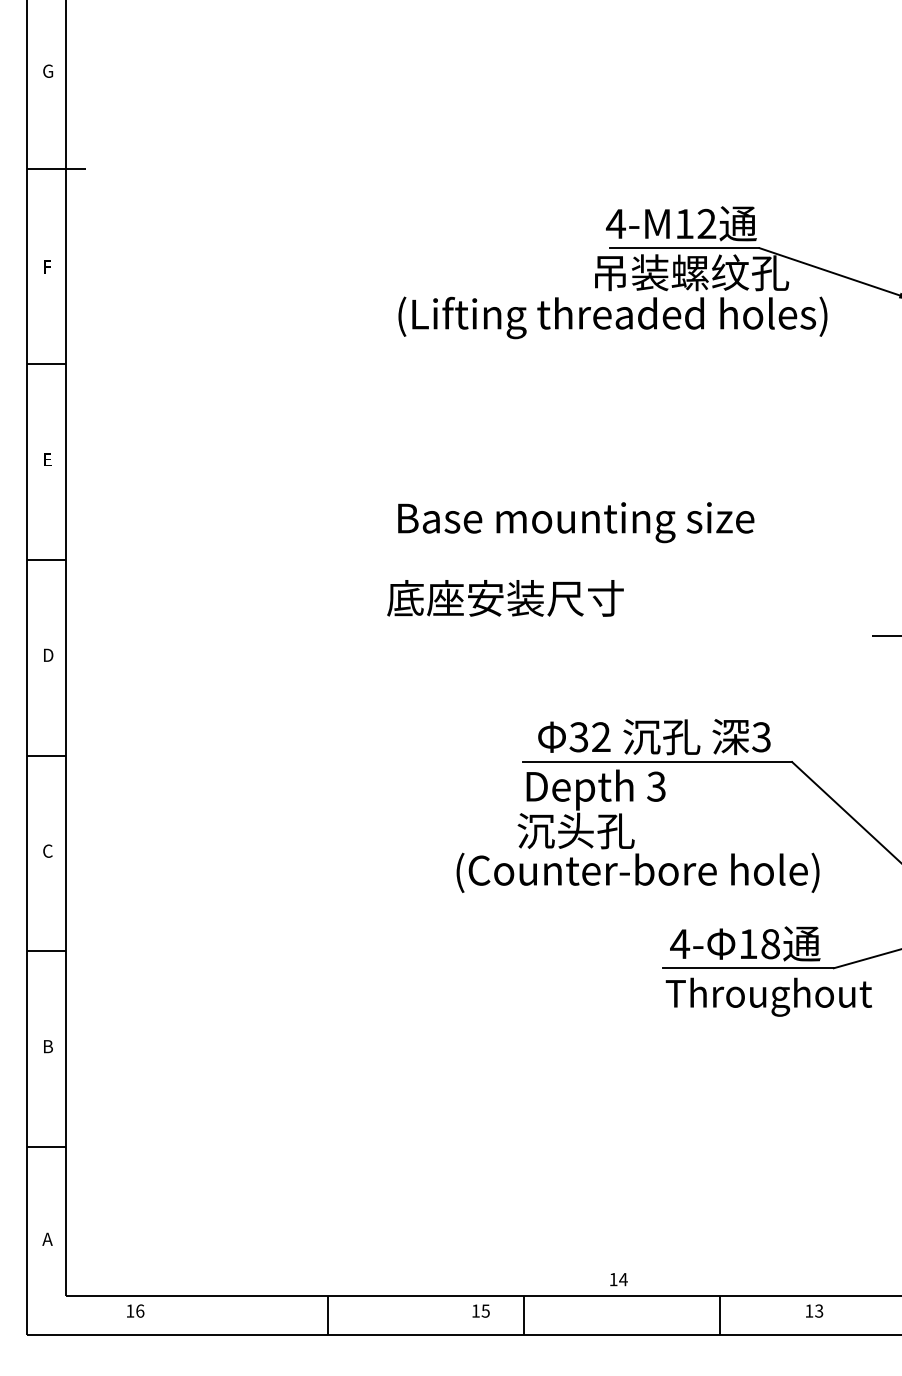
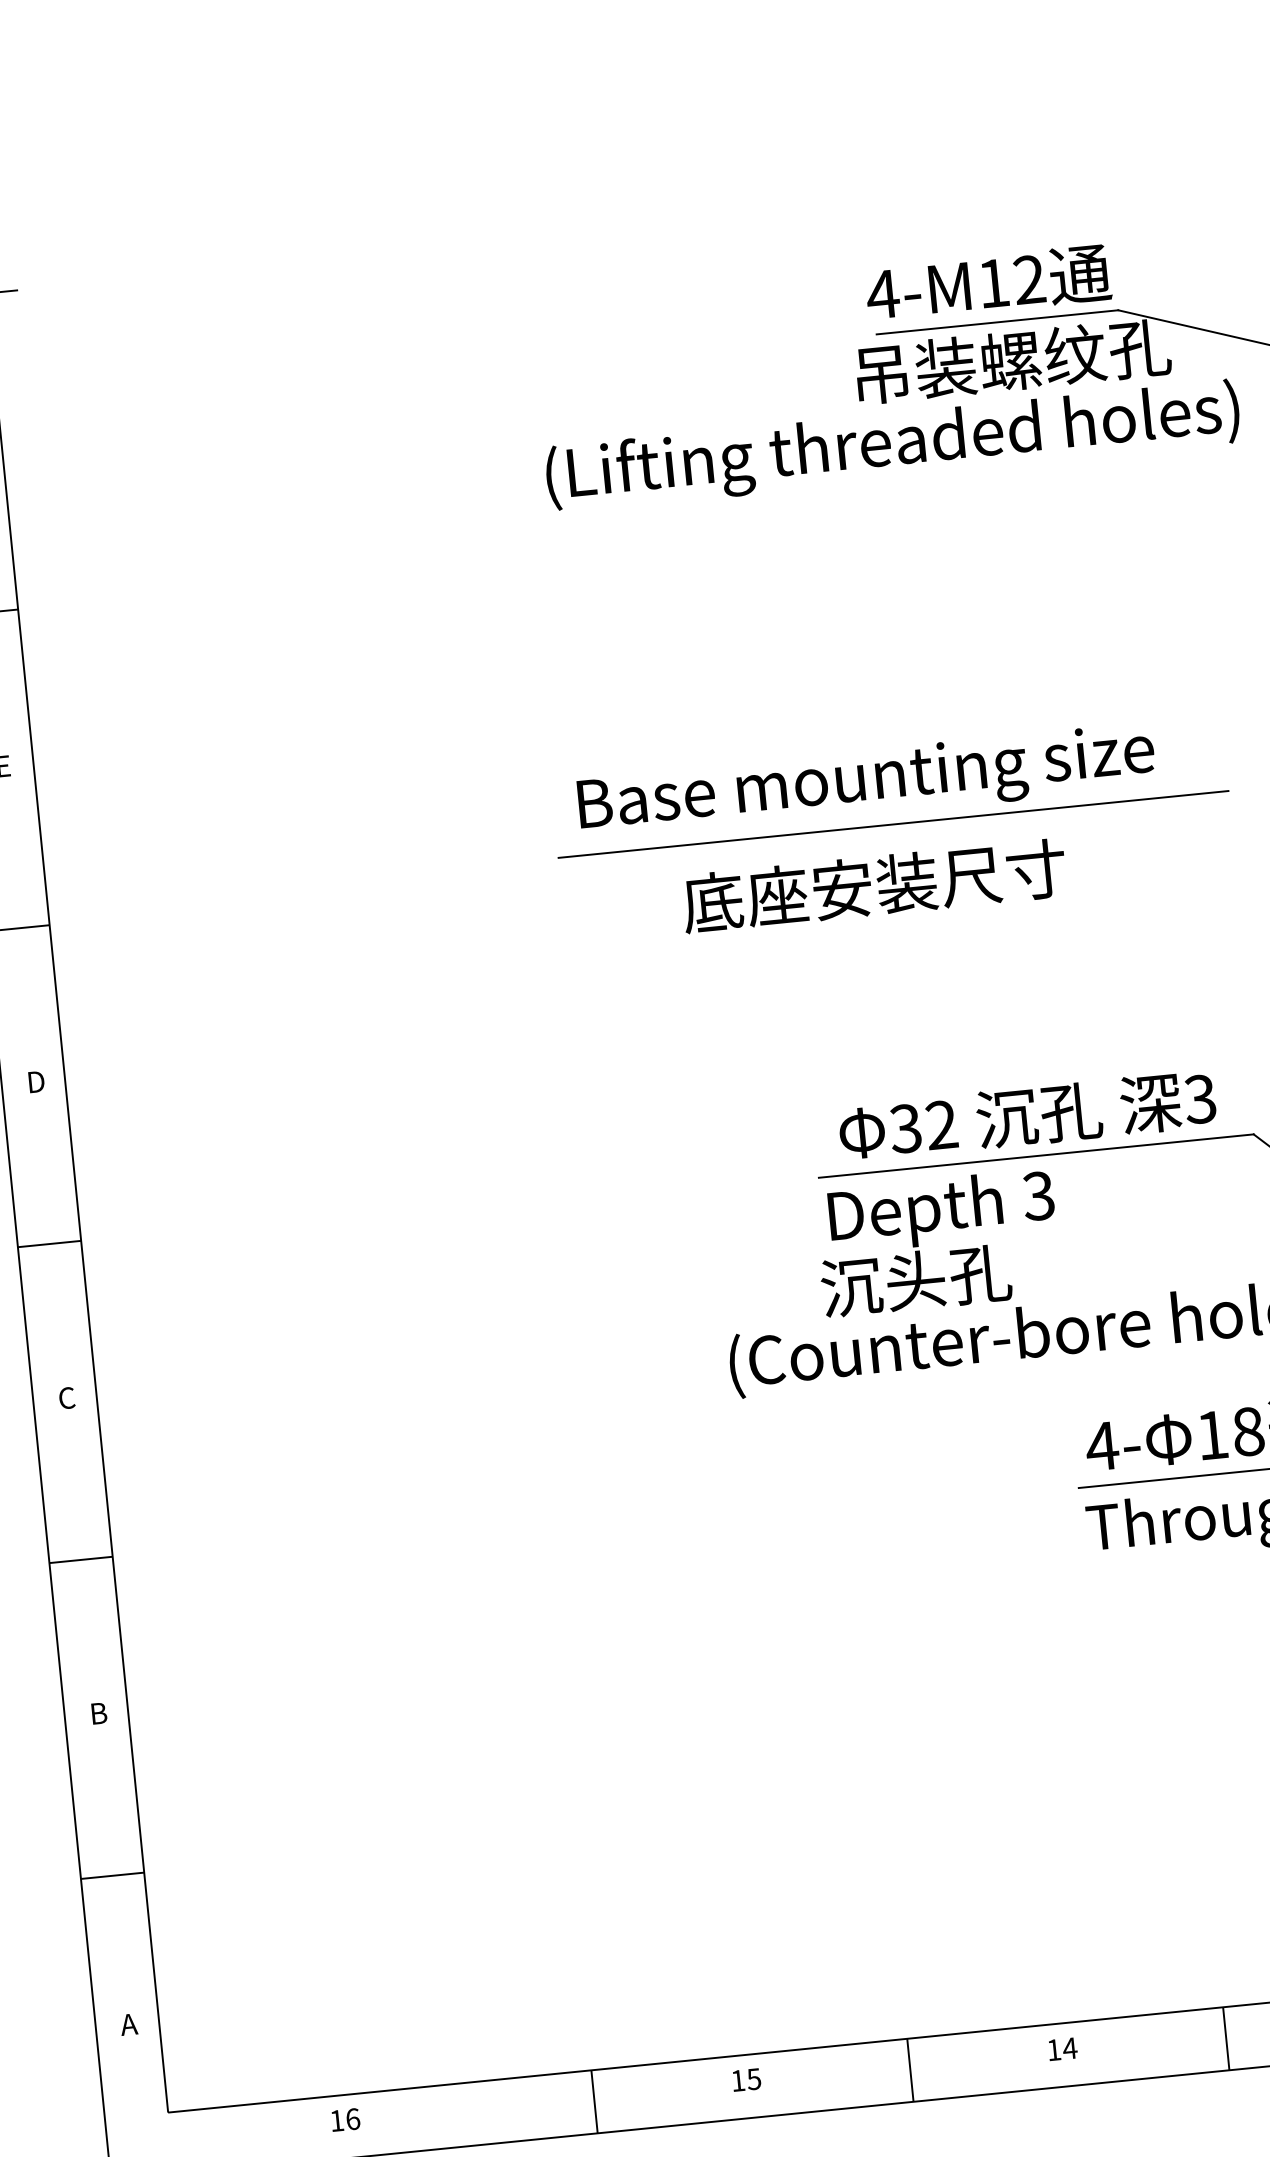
line: (589, 549) -> (892, 824), added
text: (505, 598) -> (874, 886), moved
text: (618, 1279) -> (1062, 2049), moved
text: (135, 1310) -> (345, 2119), moved
text: (480, 1310) -> (745, 2079), moved

